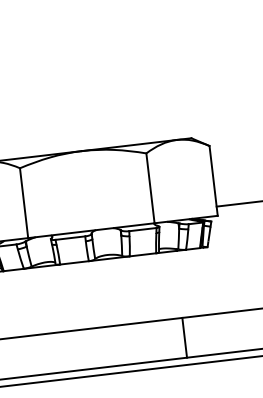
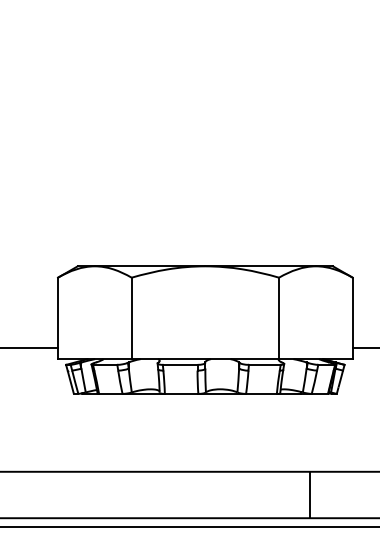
line: (184, 337) -> (310, 494), moved

